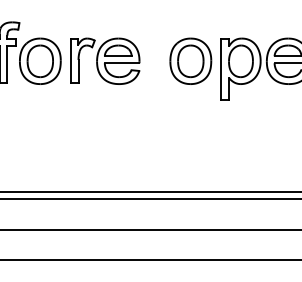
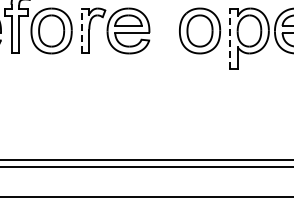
line: (70, 61) -> (81, 31), solid -> dashed
line: (221, 68) -> (230, 38), solid -> dashed

